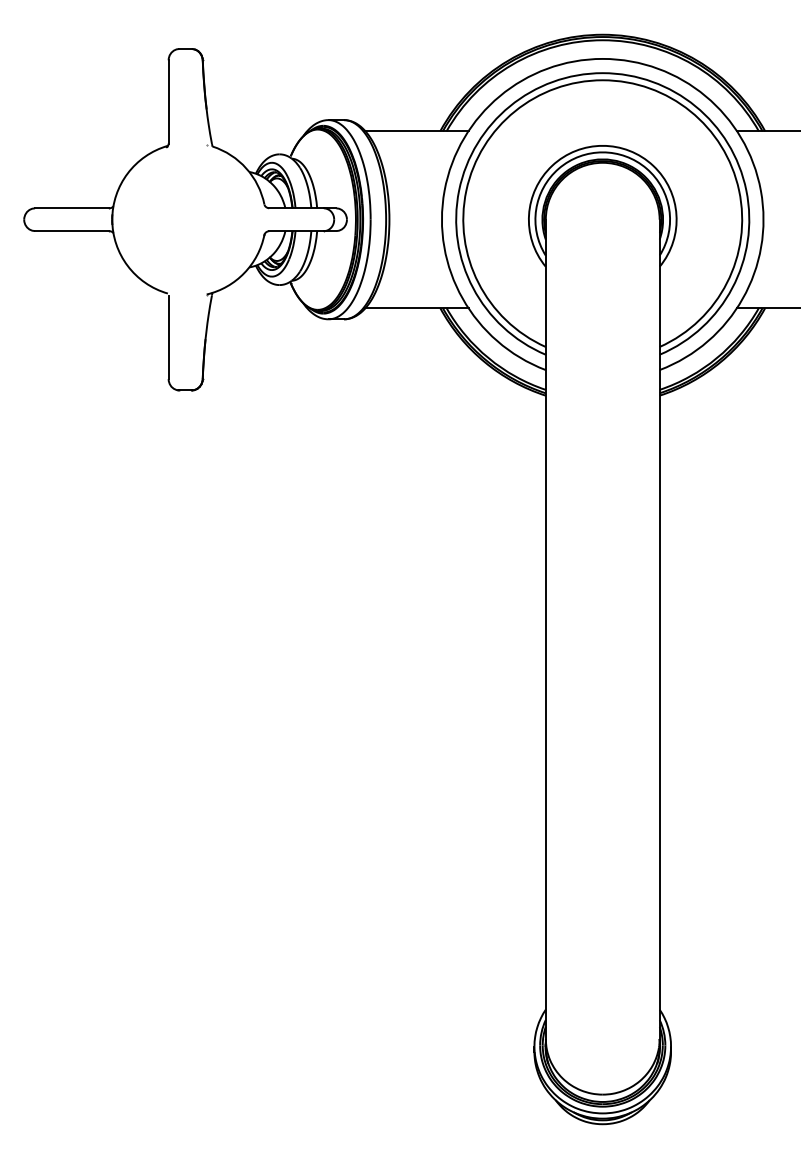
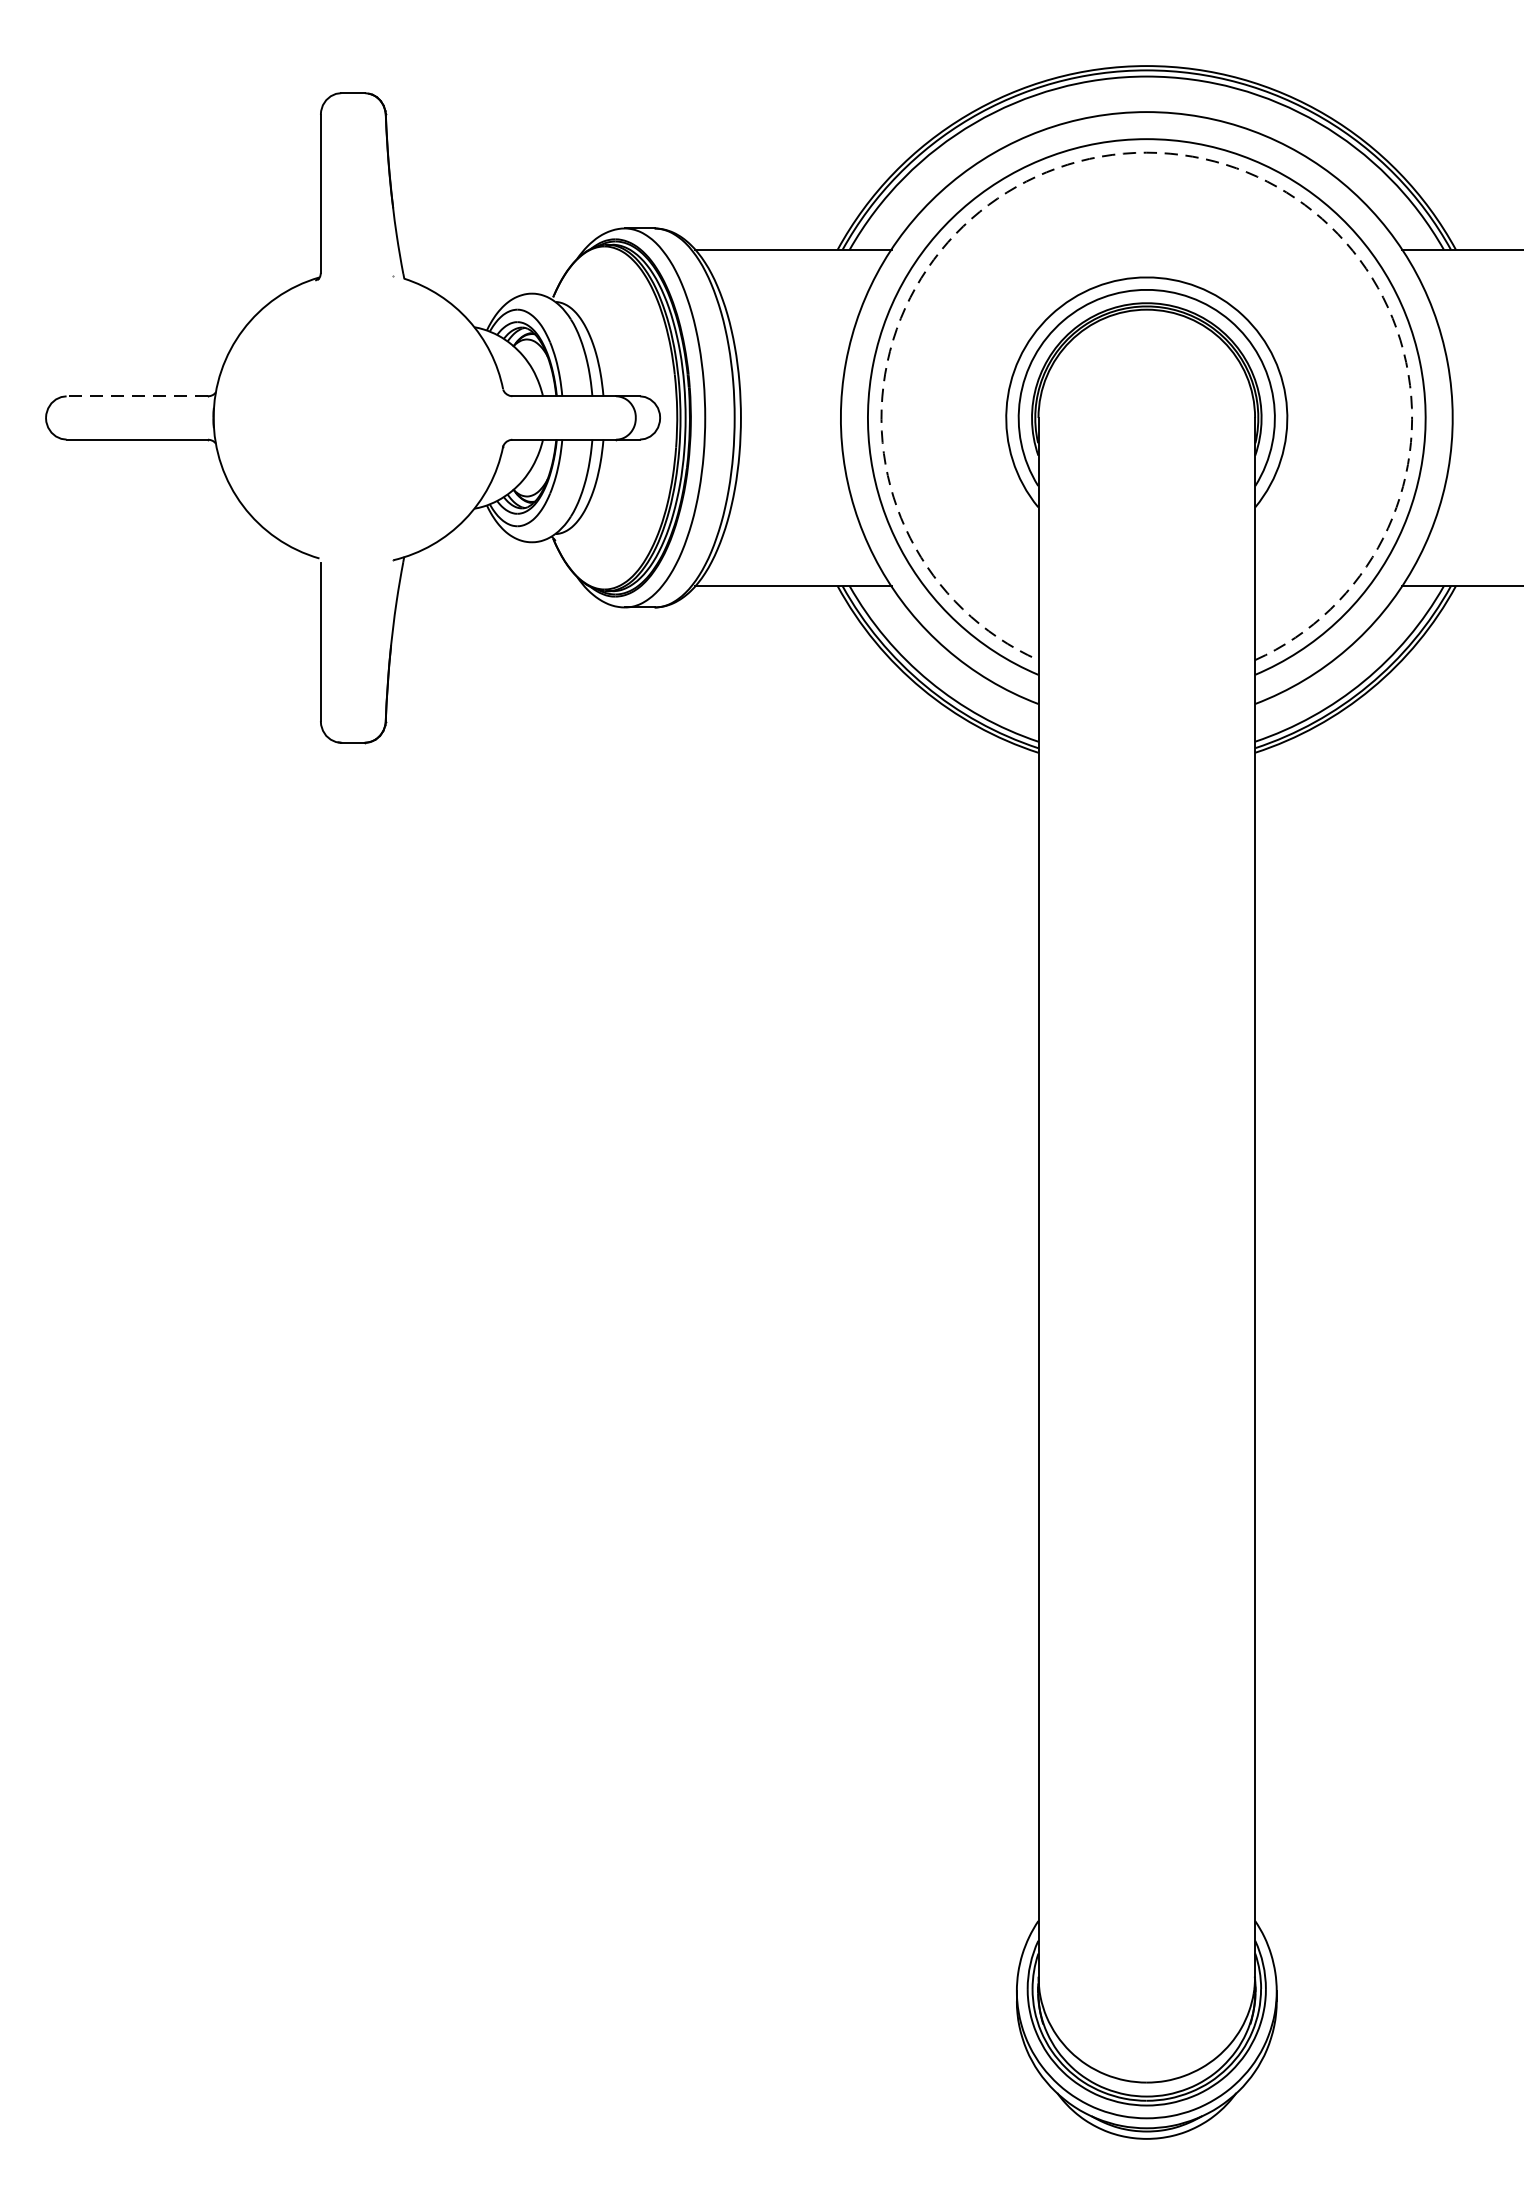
arc: (602, 80) -> (1146, 153), solid -> dashed
line: (71, 208) -> (136, 396), solid -> dashed

